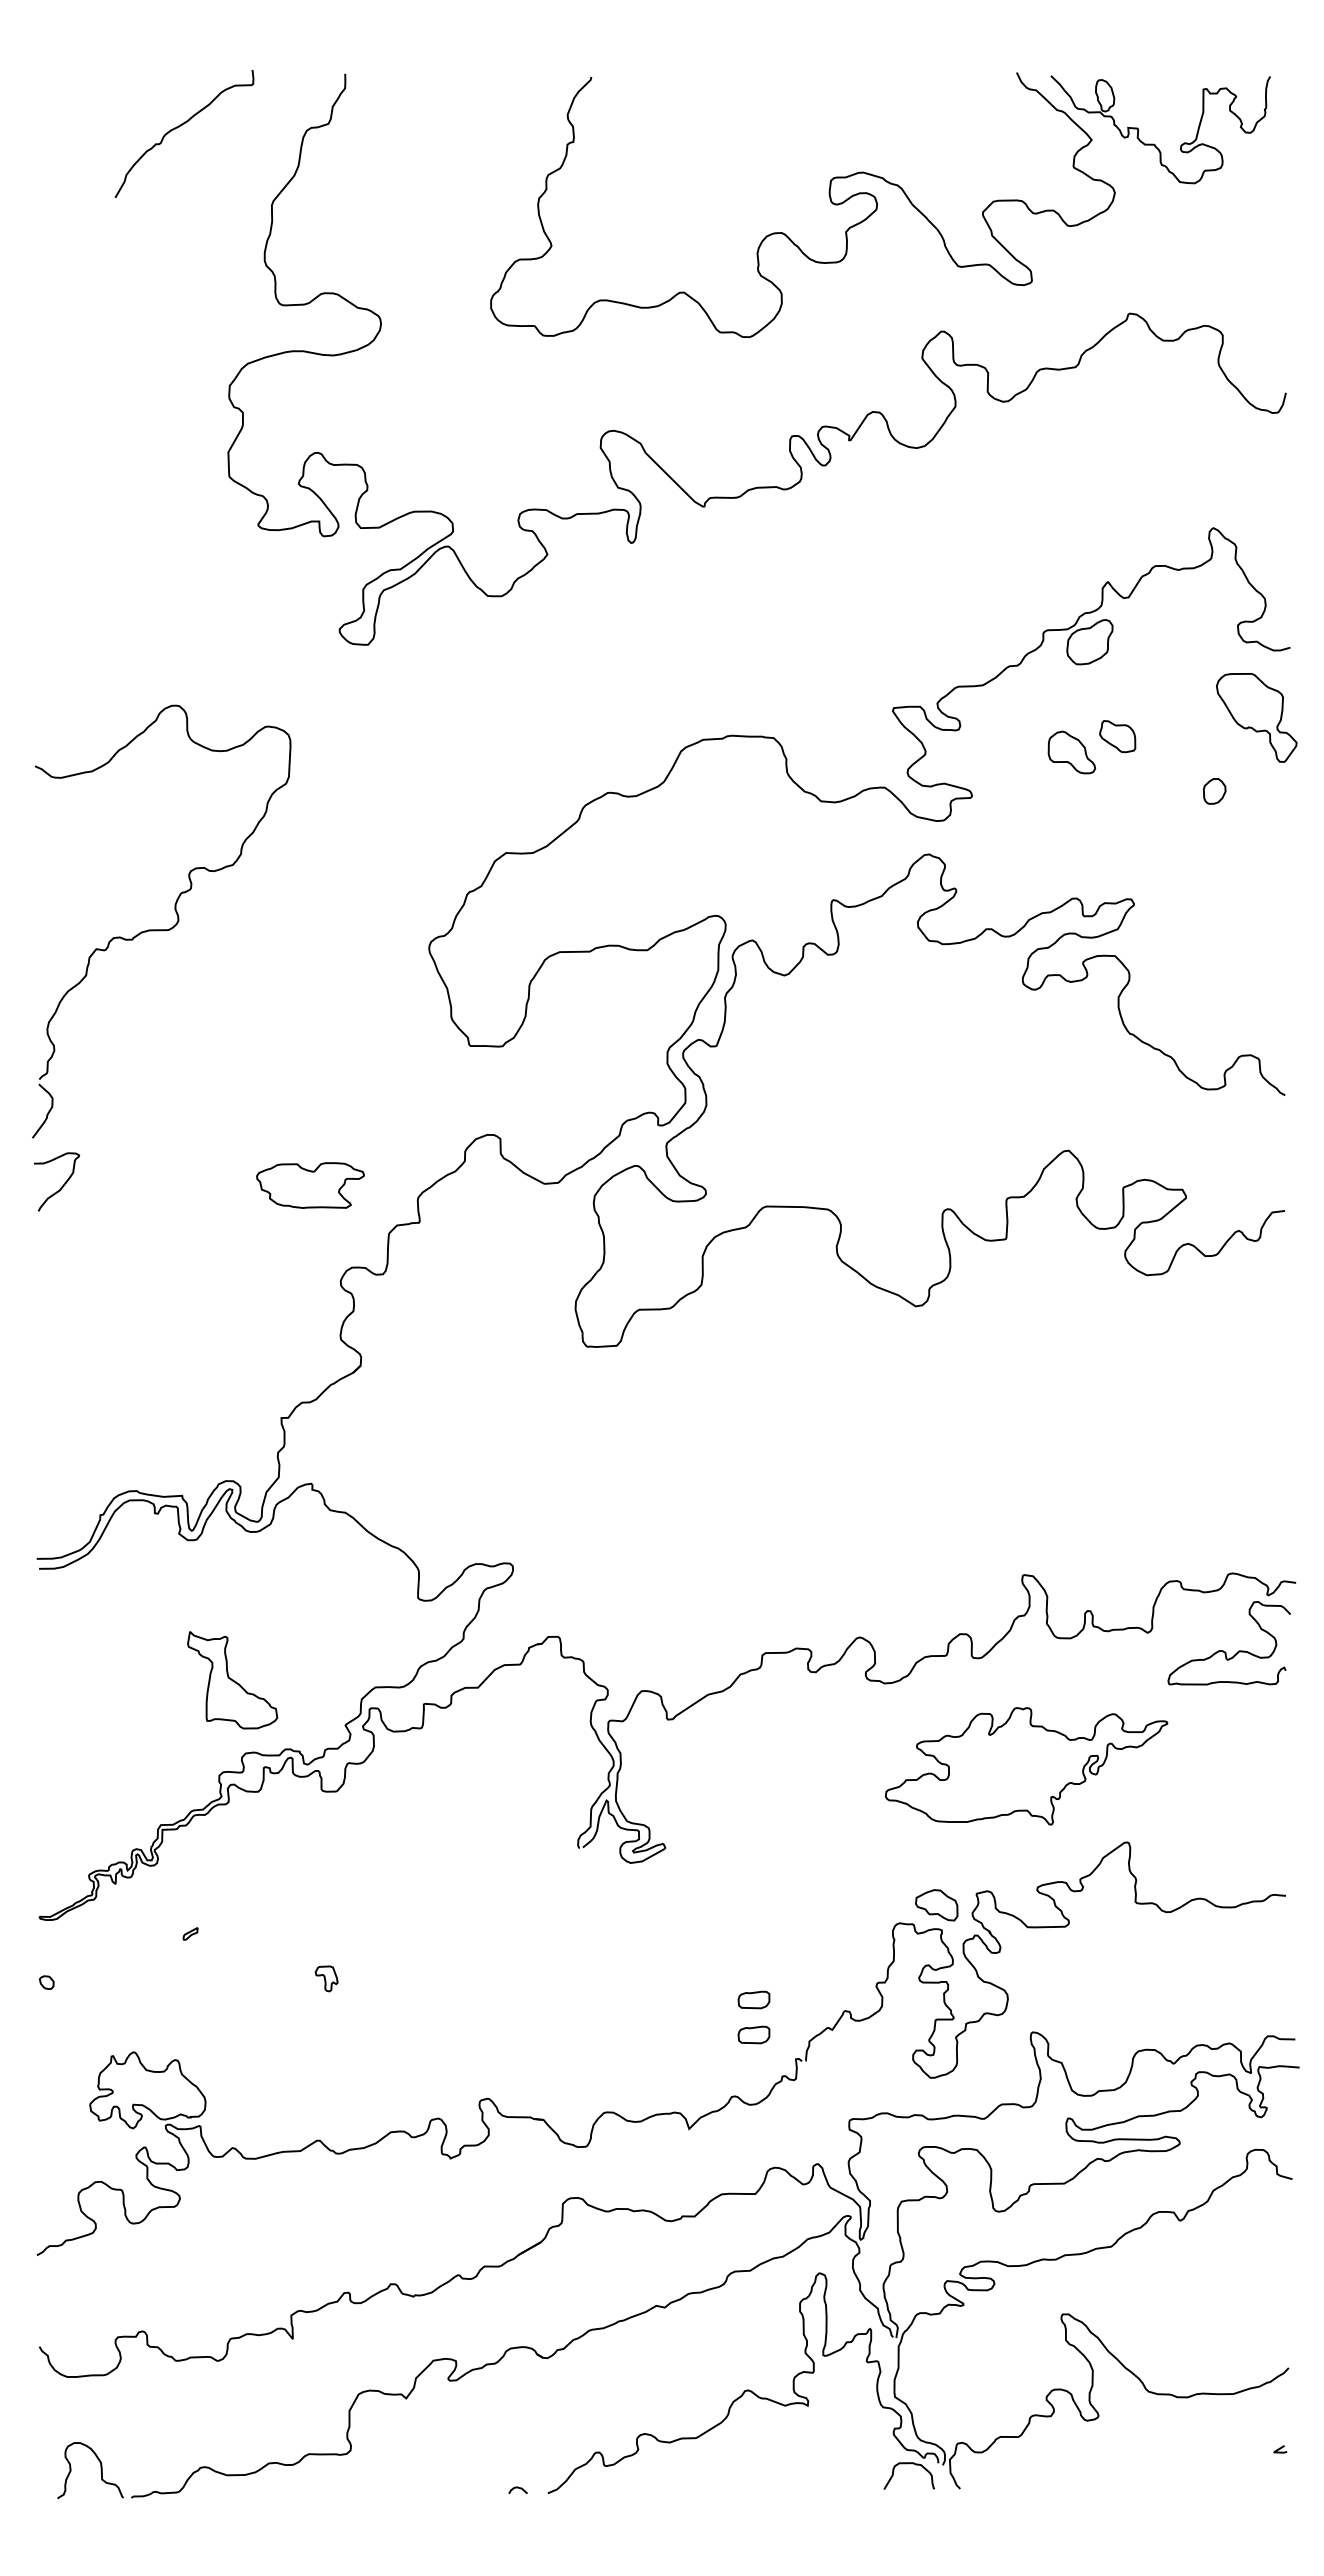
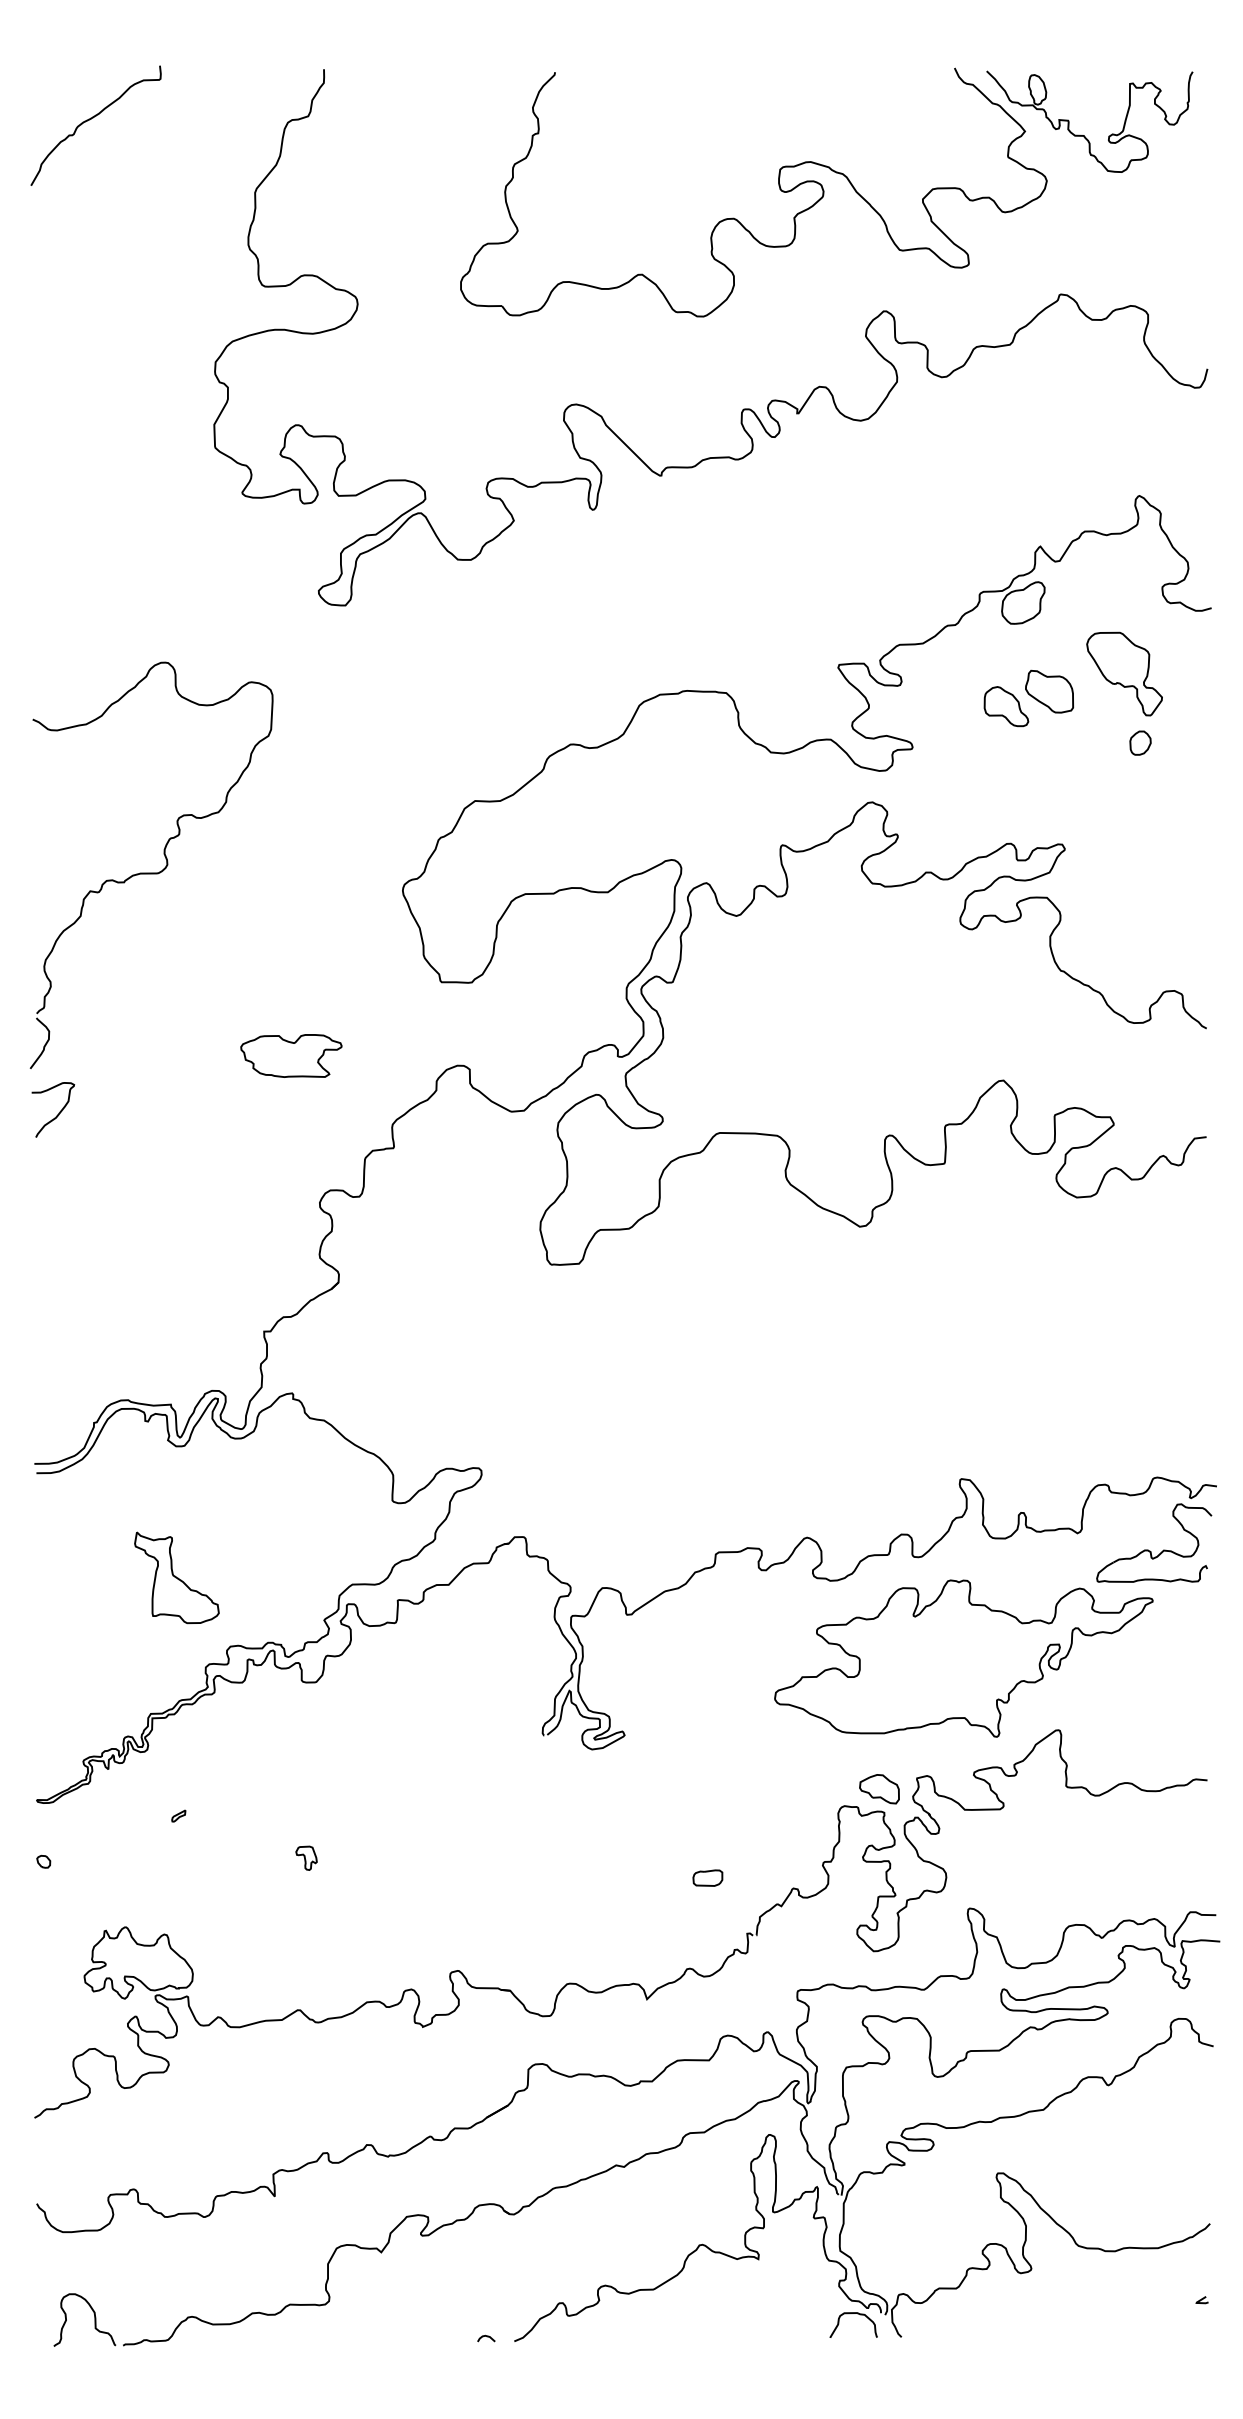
curve: (179, 127) -> (91, 119), moved
part: (1256, 717) -> (1124, 673), moved
part: (1117, 736) -> (1049, 691), size x1.43
part: (310, 1185) -> (291, 1055), moved
part: (232, 1680) -> (176, 1578), moved
part: (1026, 1766) -> (963, 1658), size x1.43
part: (753, 2034) -> (707, 1910), removed

